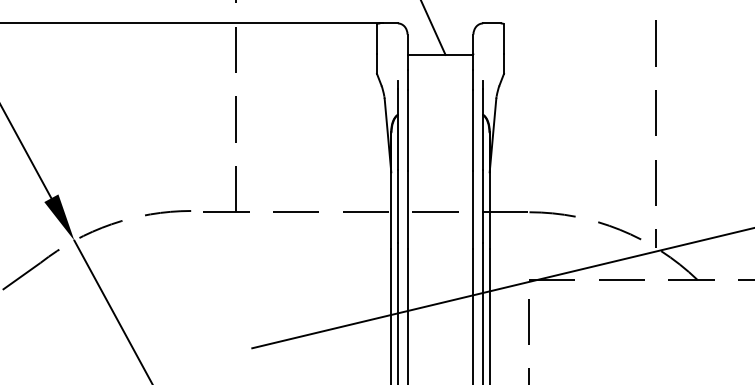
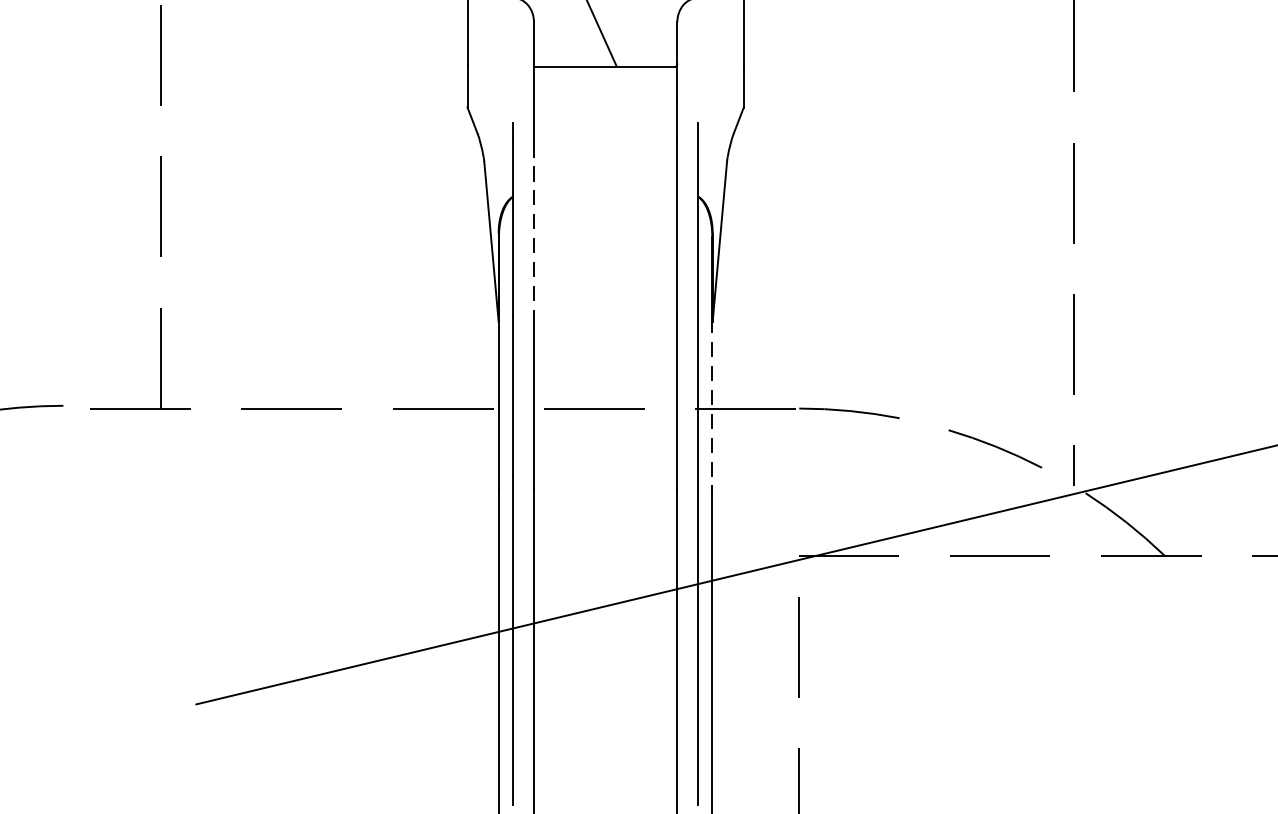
line: (407, 130) -> (533, 230), solid -> dashed
line: (489, 210) -> (712, 404), solid -> dashed

